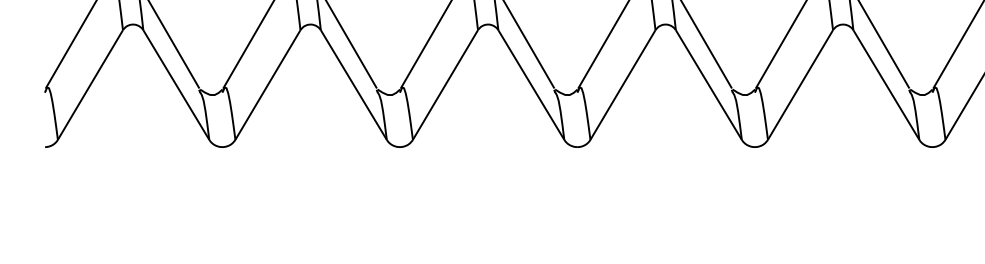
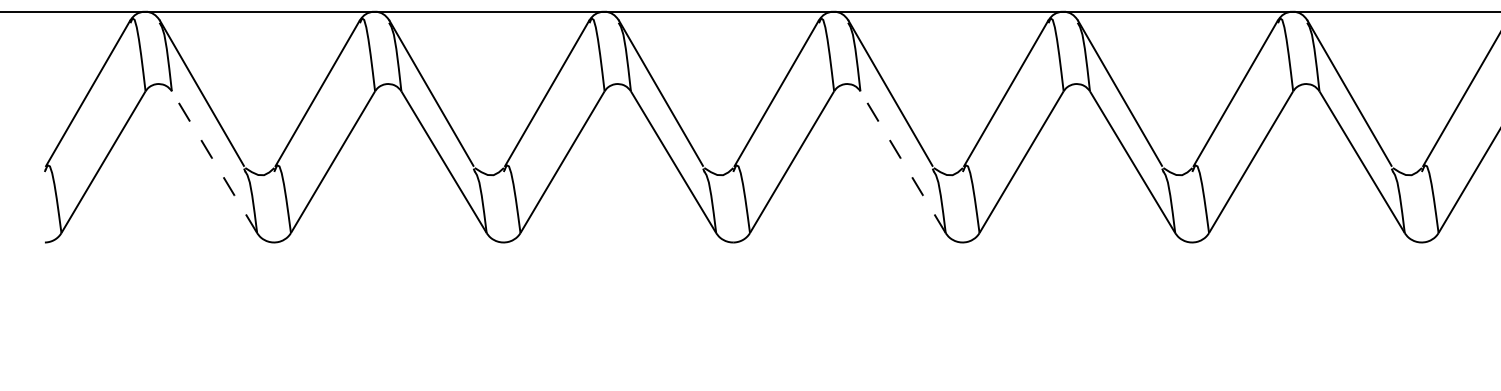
line: (176, 84) -> (214, 161), solid -> dashed
line: (708, 84) -> (902, 161), solid -> dashed

